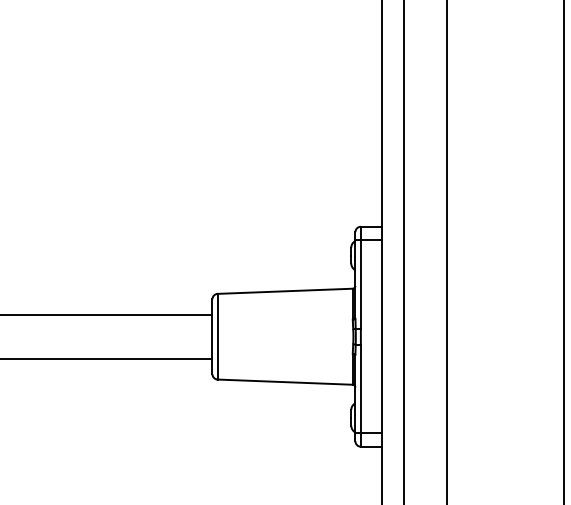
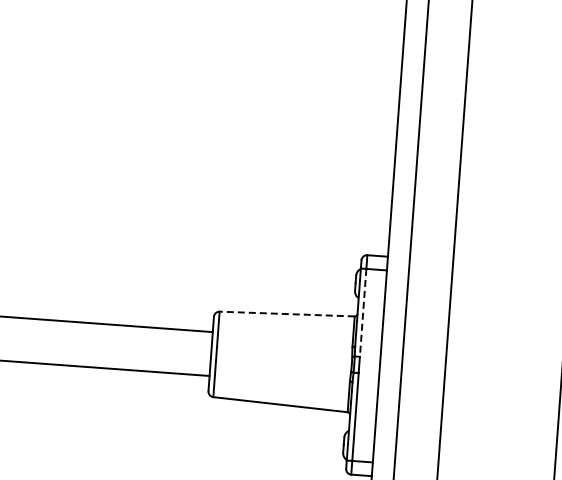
line: (360, 285) -> (362, 313), solid -> dashed
line: (285, 291) -> (287, 314), solid -> dashed

